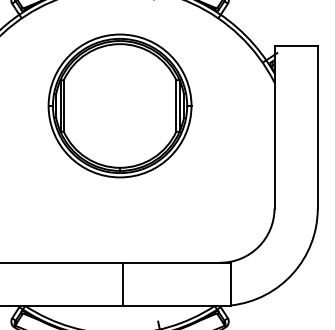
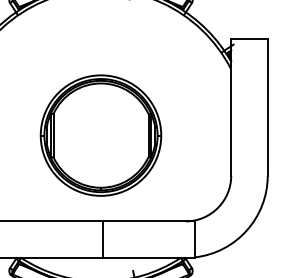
part: (119, 105) -> (100, 135), moved

